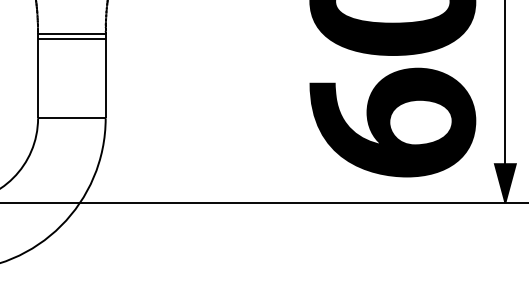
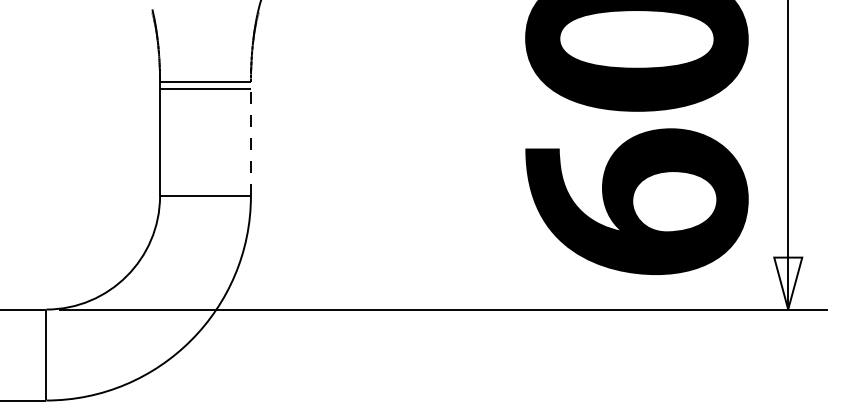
line: (105, 75) -> (250, 138), solid -> dashed
fill: (505, 183) -> (788, 283), removed

